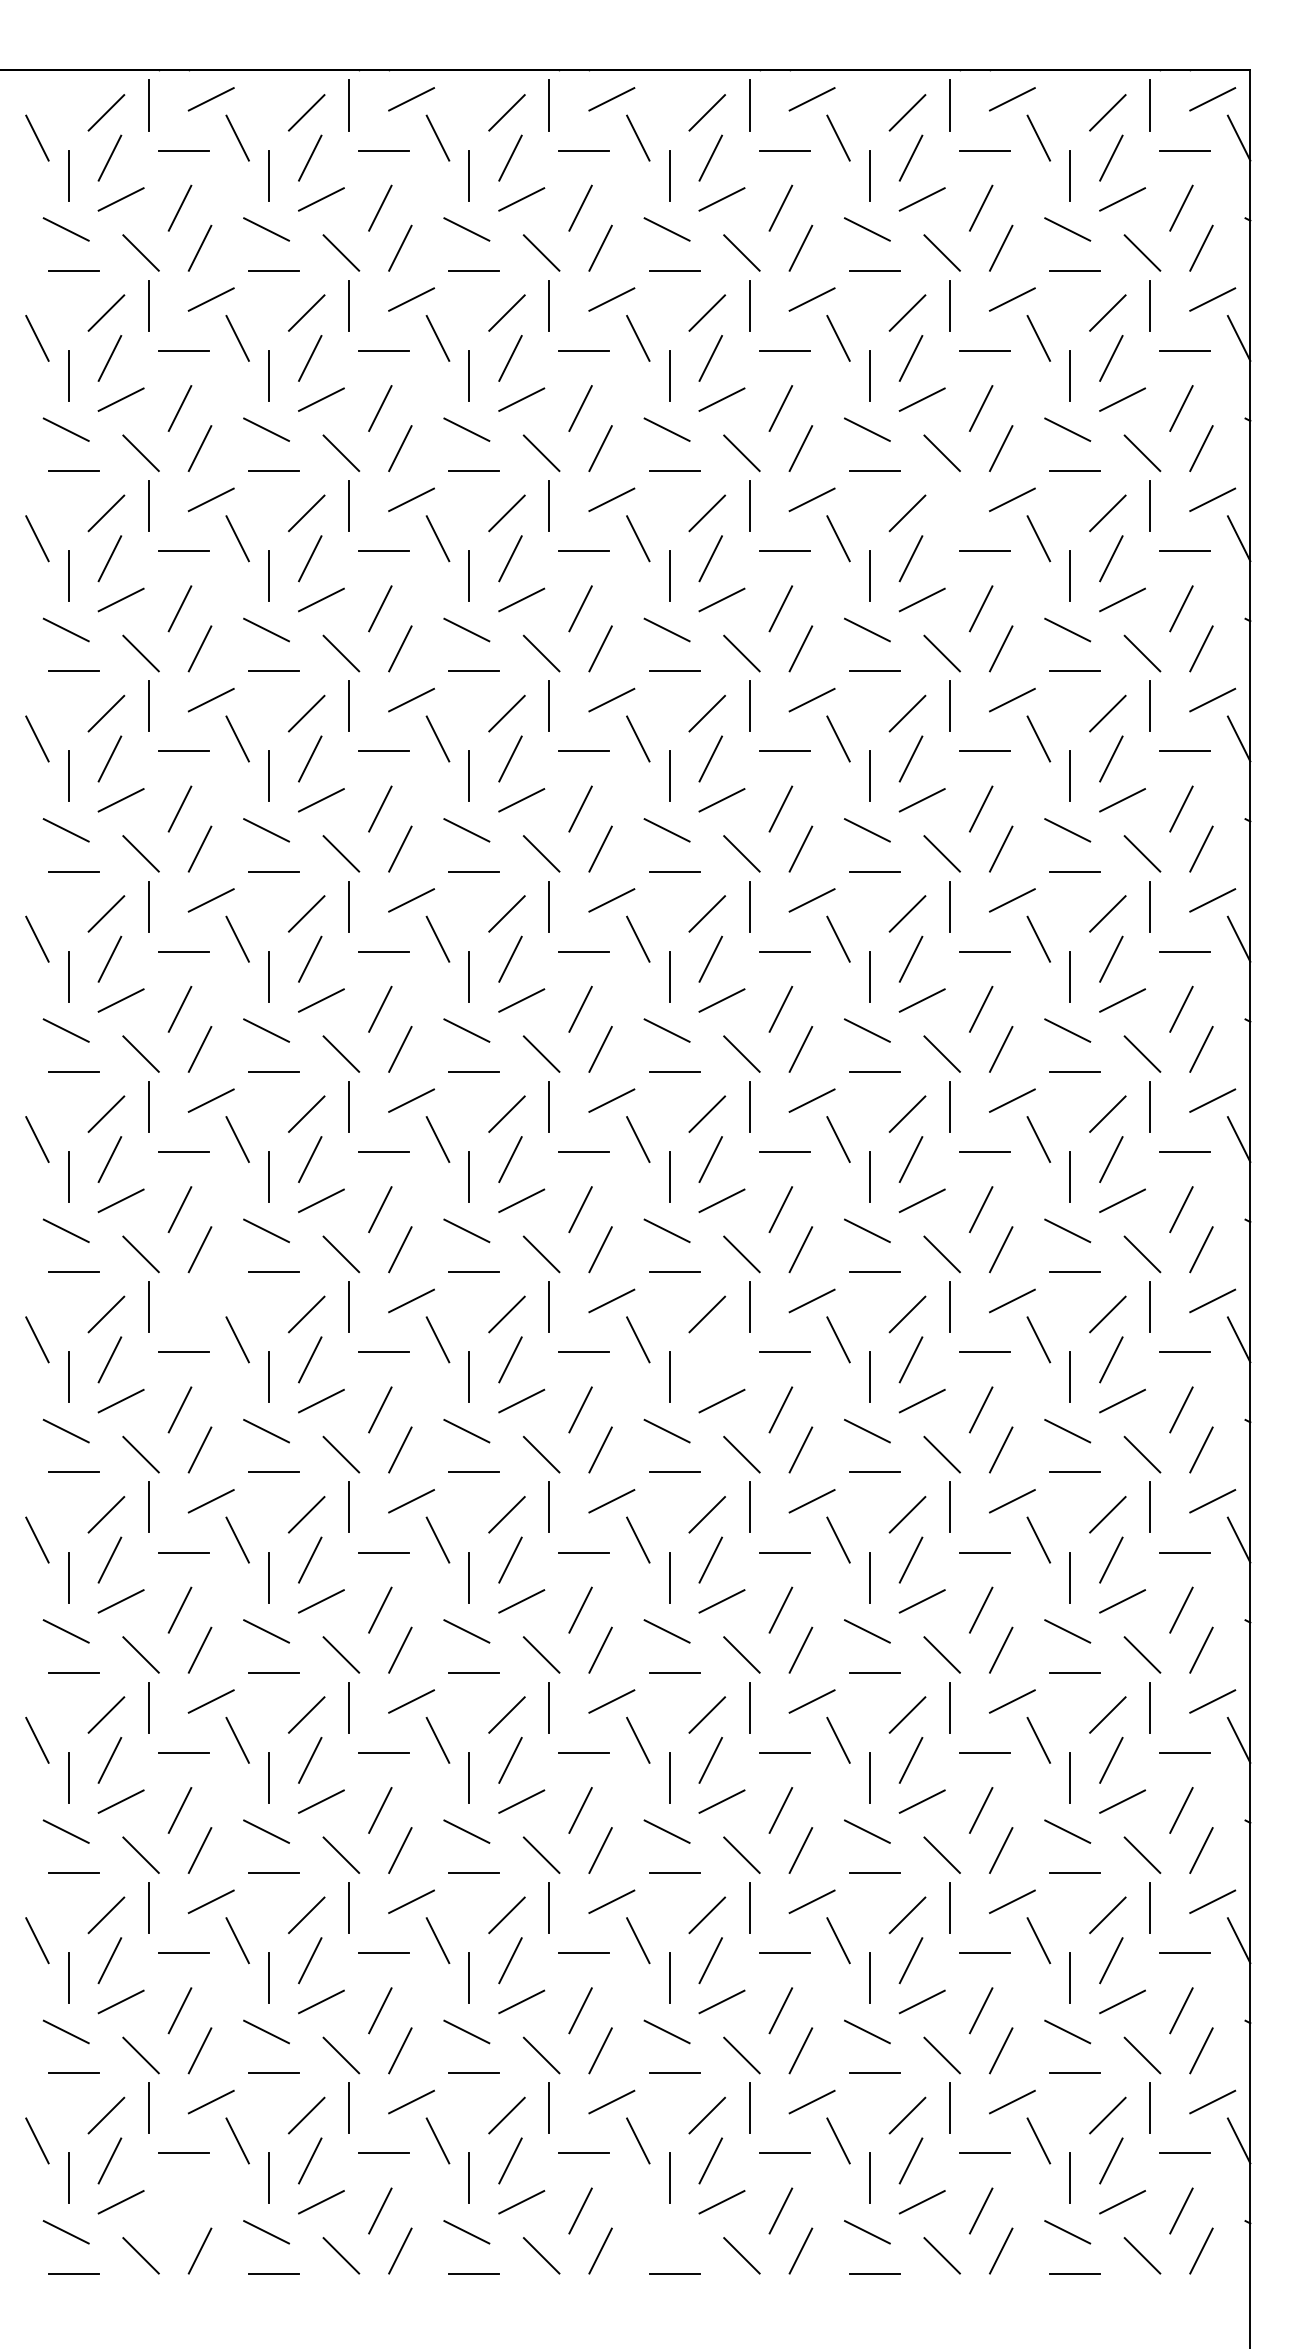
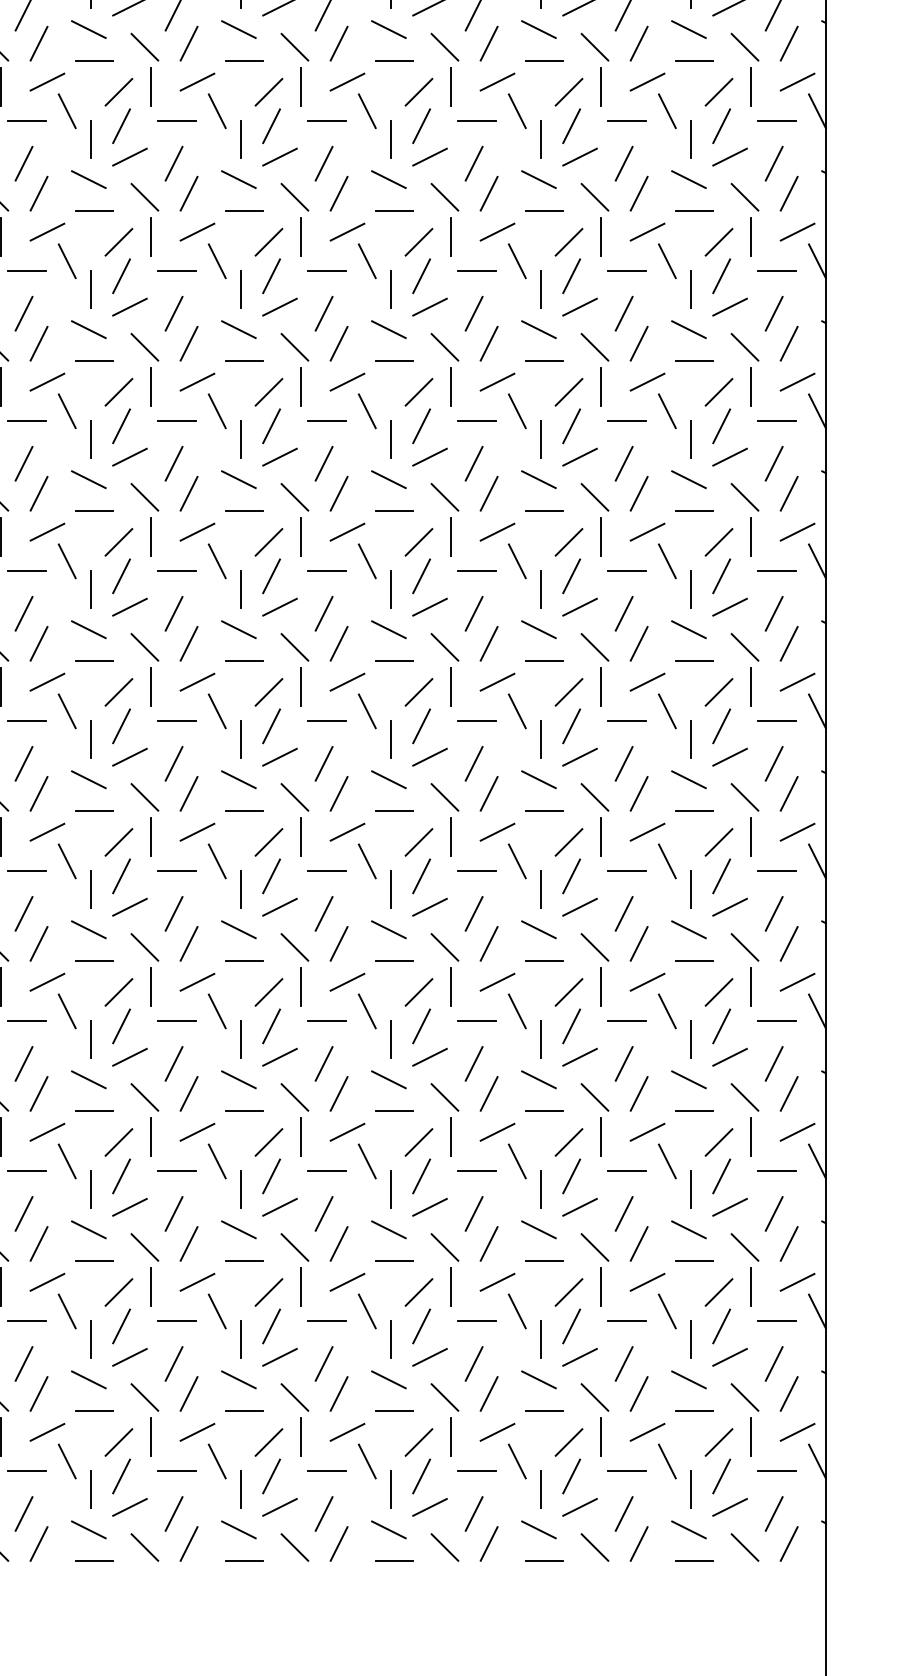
line: (949, 506) -> (600, 237), added
line: (210, 1300) -> (46, 831), added
line: (710, 1359) -> (421, 876), added
line: (179, 2210) -> (23, 1513), added
line: (666, 2232) -> (388, 1530), added

